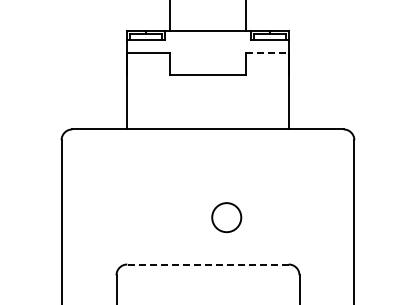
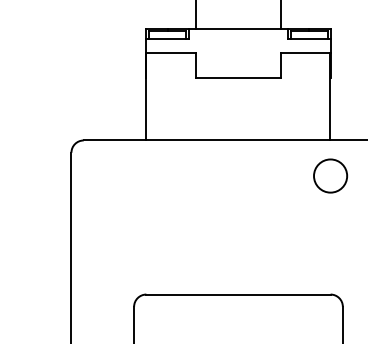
line: (267, 53) -> (306, 53), dashed -> solid
circle: (226, 217) -> (330, 175), moved
line: (208, 264) -> (239, 294), dashed -> solid

